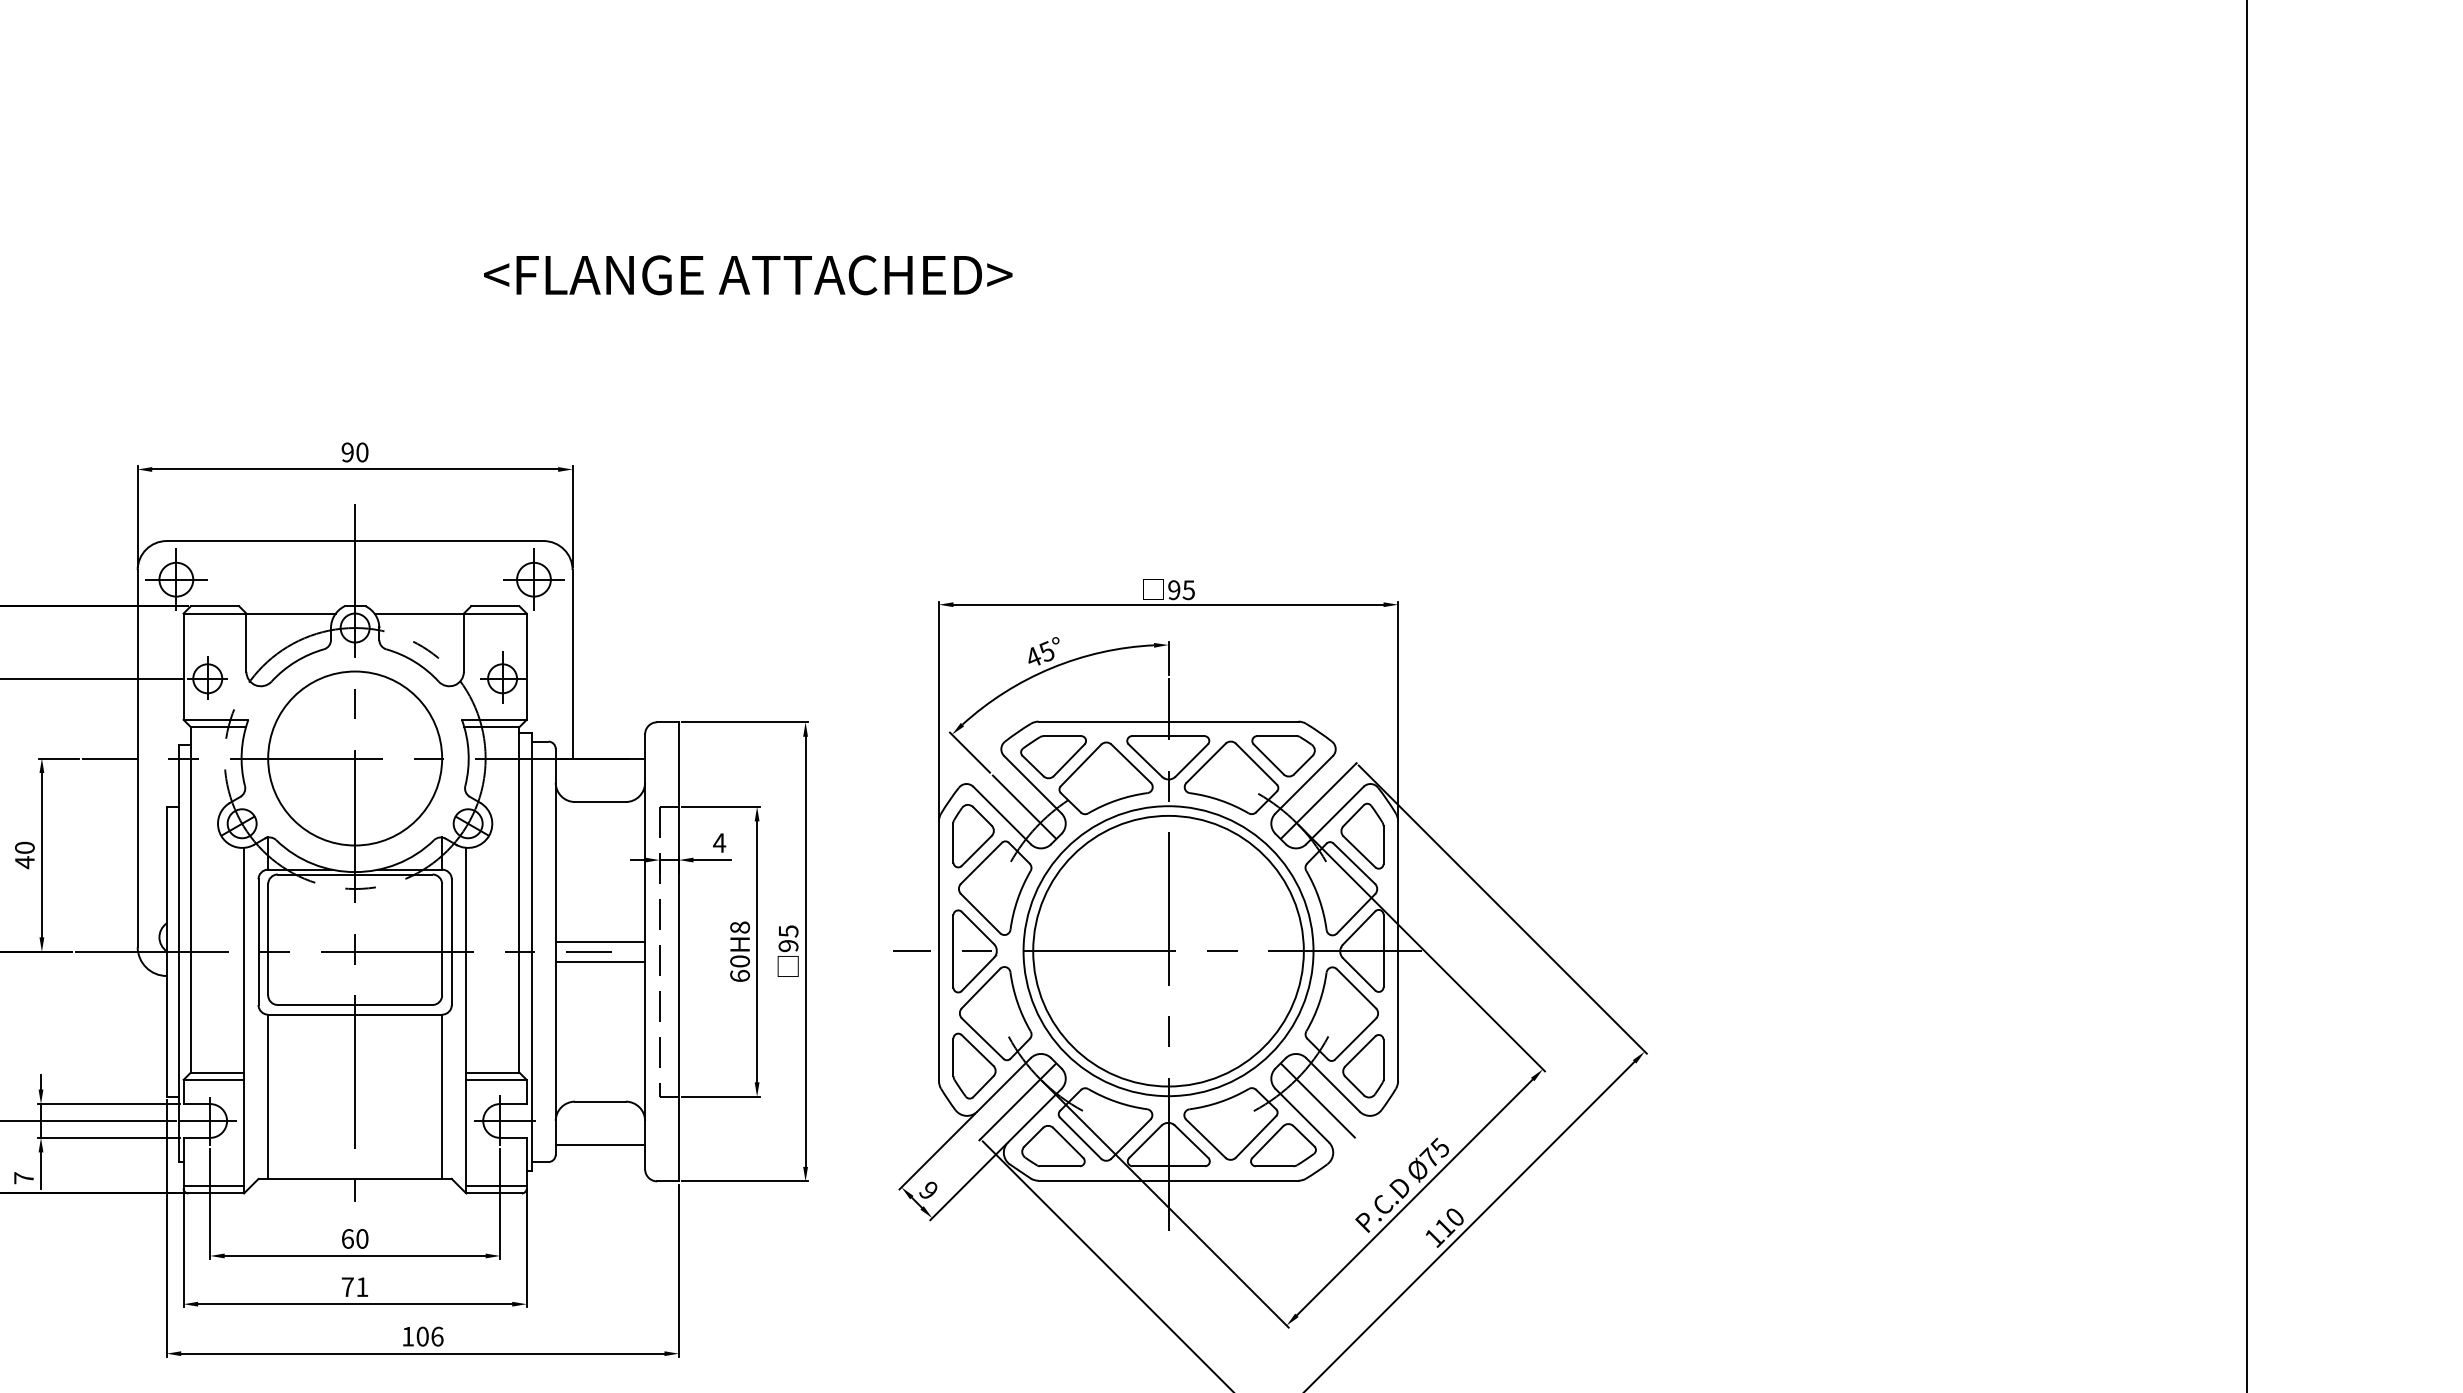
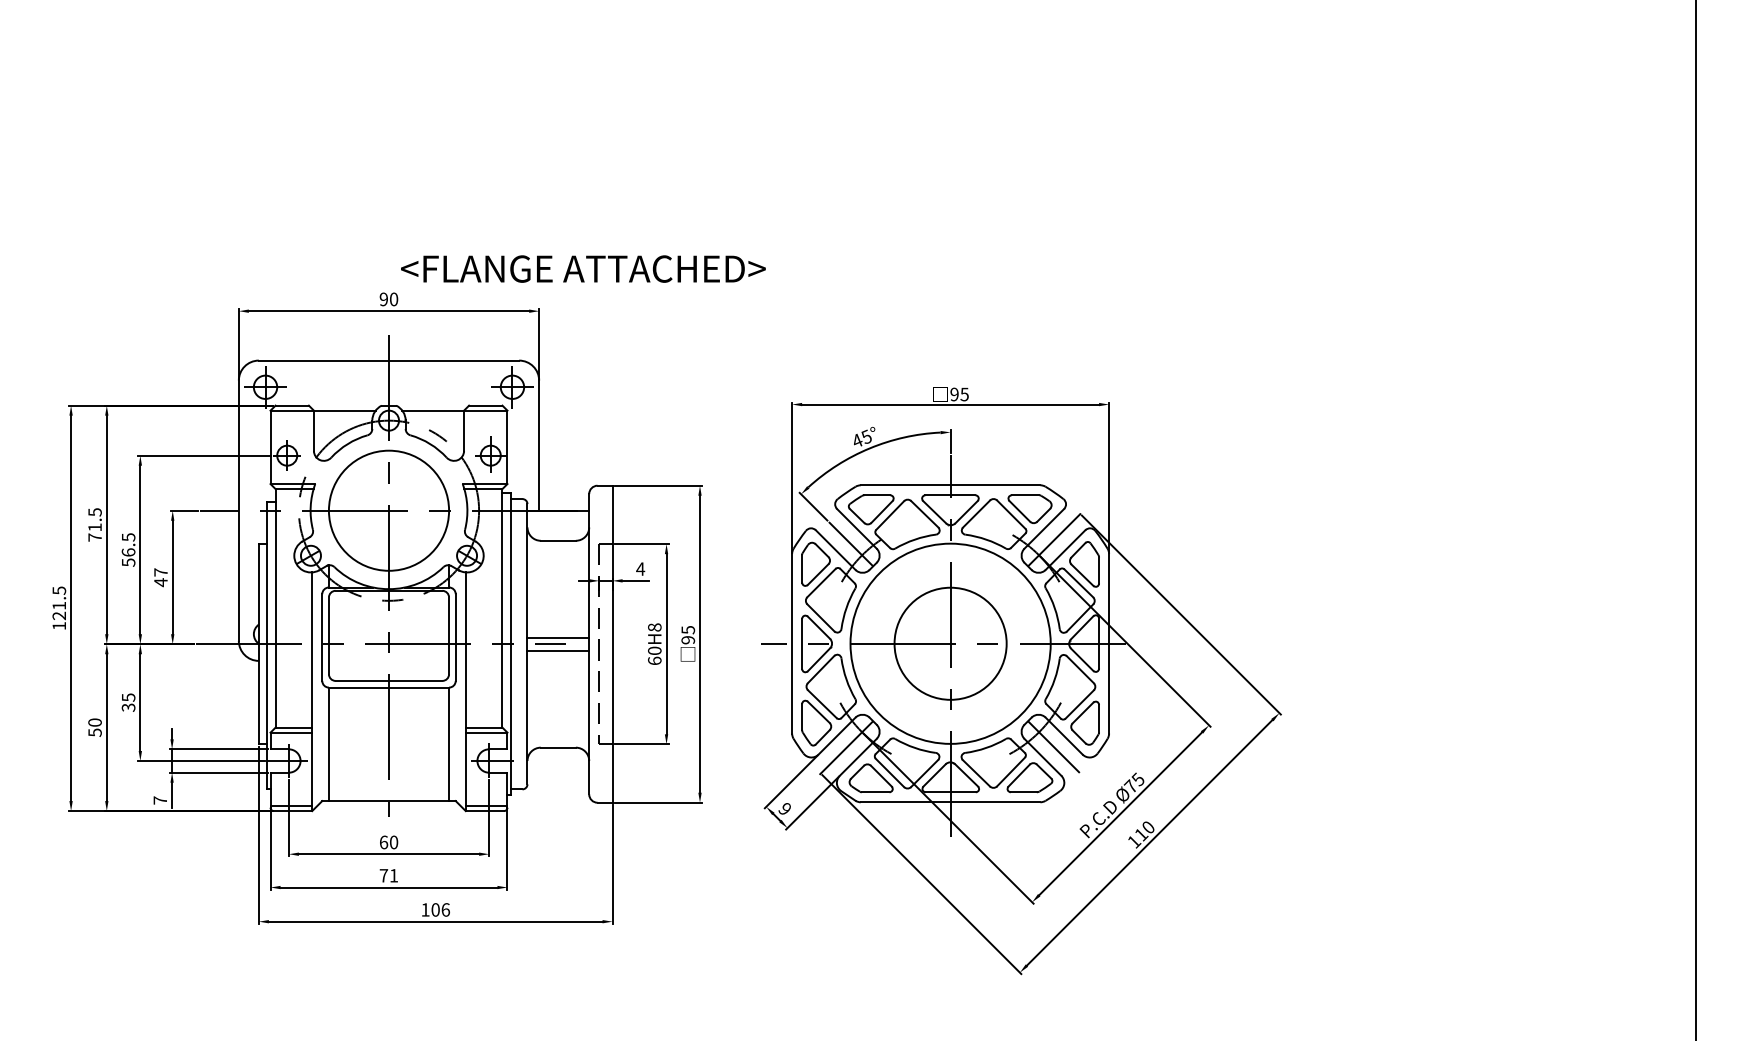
text: (748, 274) -> (583, 268), moved
text: (24, 847) -> (160, 572), 40 -> 47
circle: (1168, 950) -> (950, 643), size x0.6
line: (600, 1144) -> (558, 777), removed

